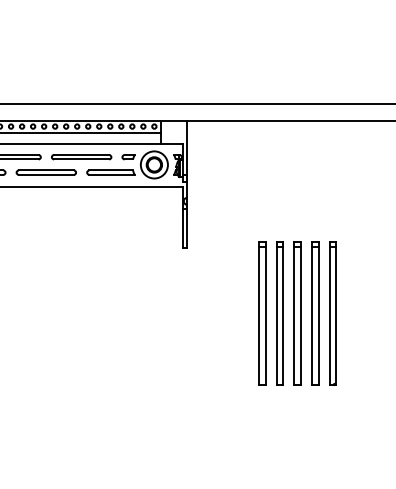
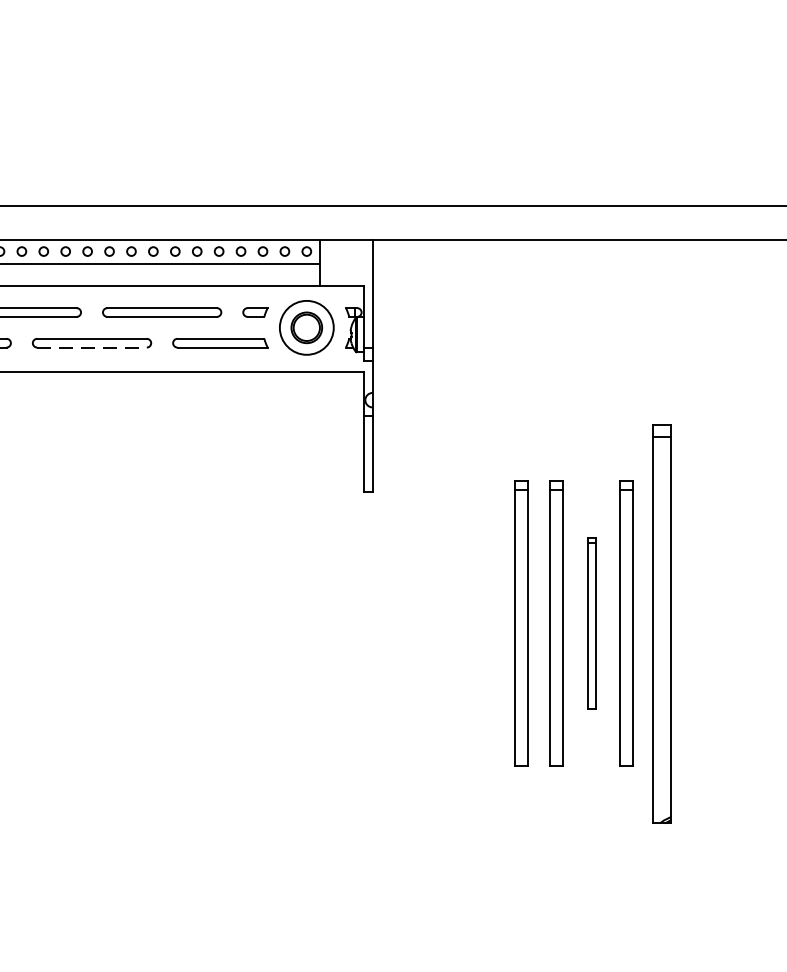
line: (46, 174) -> (92, 346), solid -> dashed
part: (297, 313) -> (591, 623), size x0.6
part: (332, 313) -> (660, 623), size x1.4

